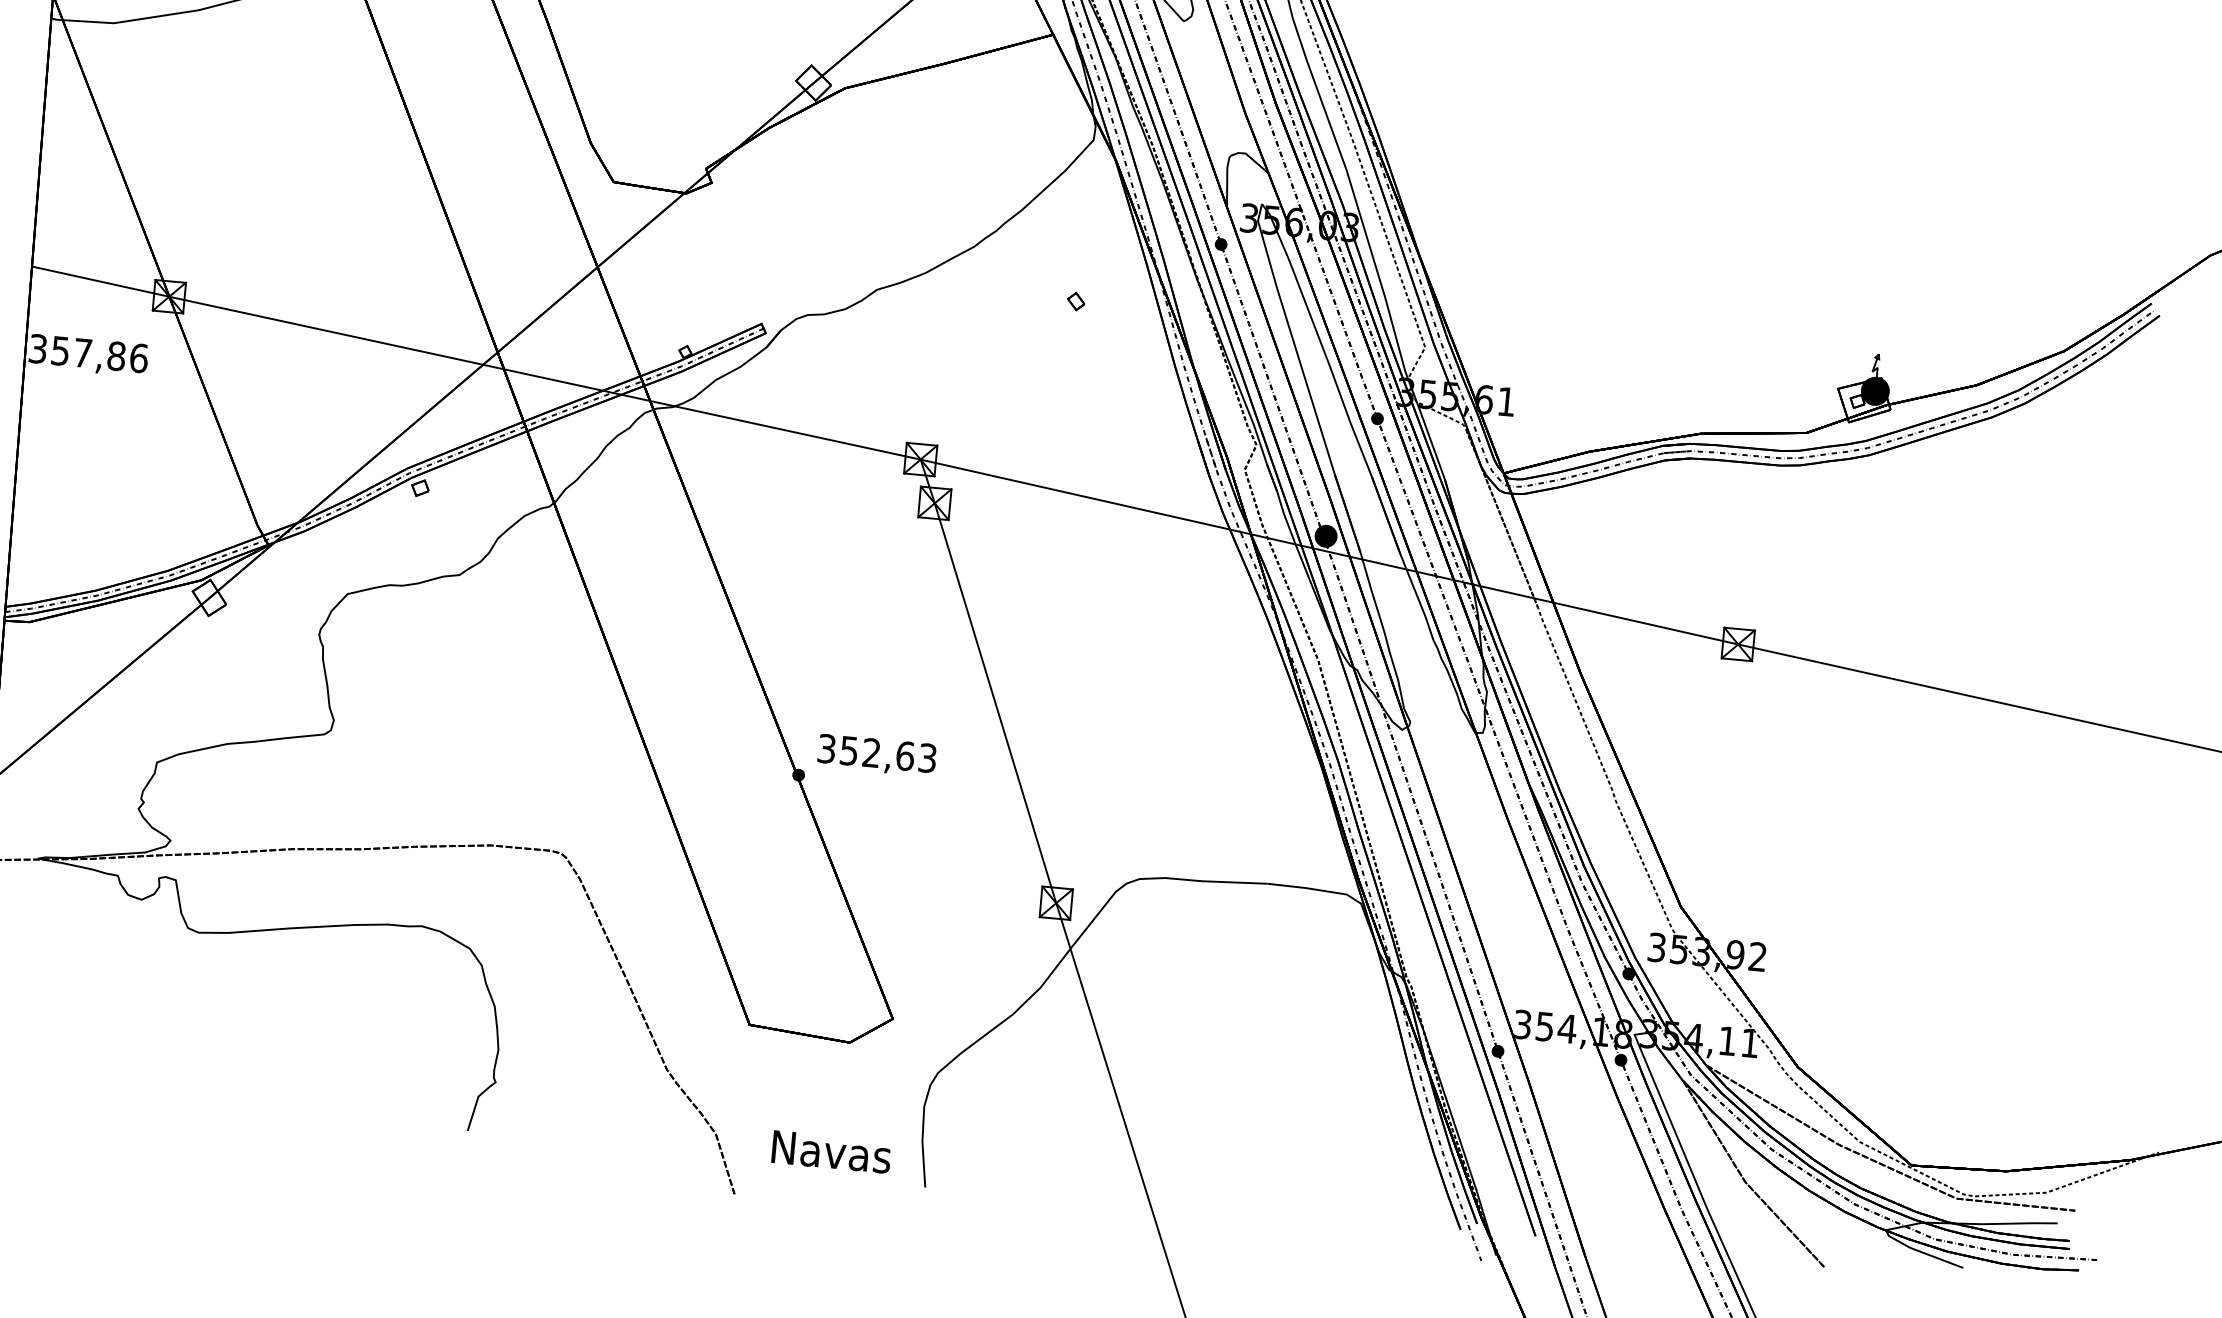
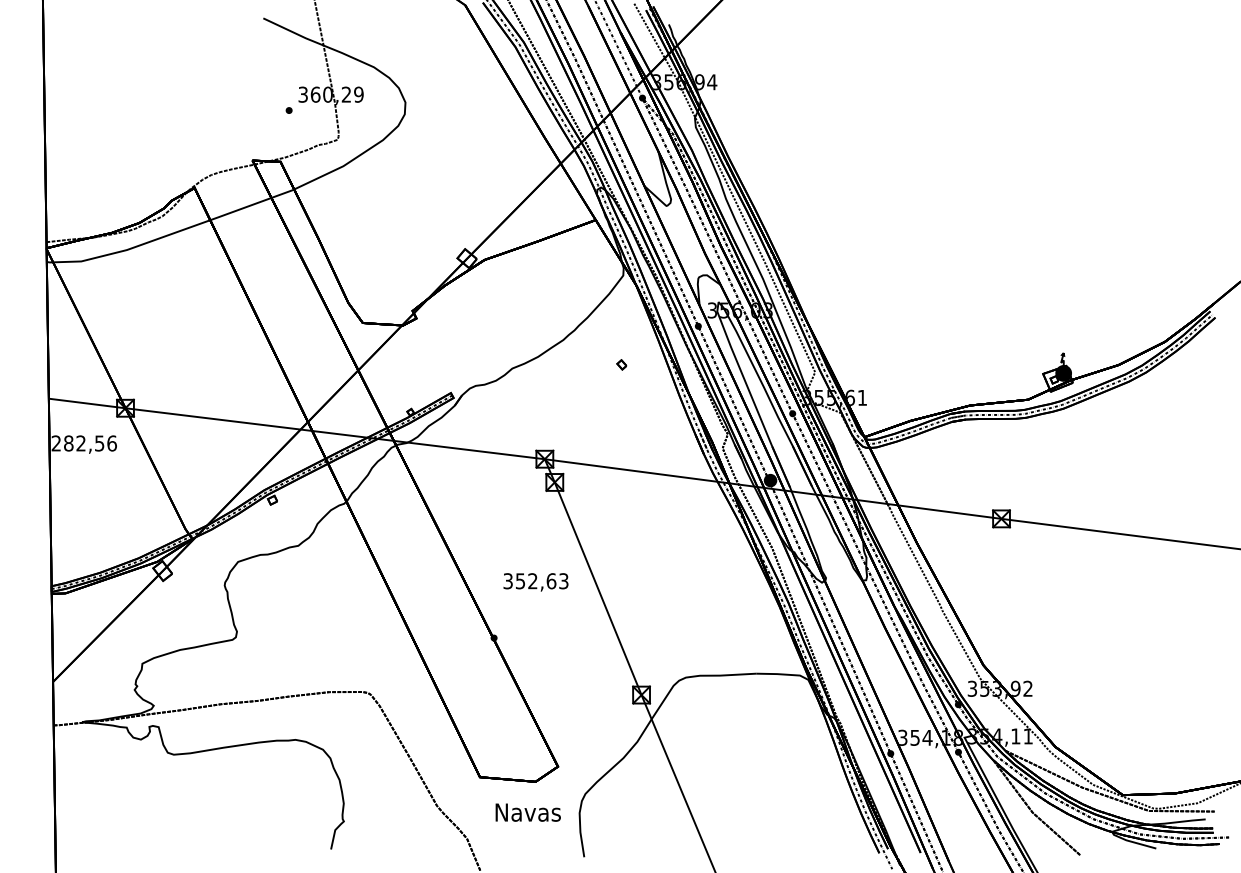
text: (76, 352) -> (77, 443), 357,86 -> 282,56
text: (876, 755) -> (535, 582), moved
text: (830, 1151) -> (527, 812), moved

